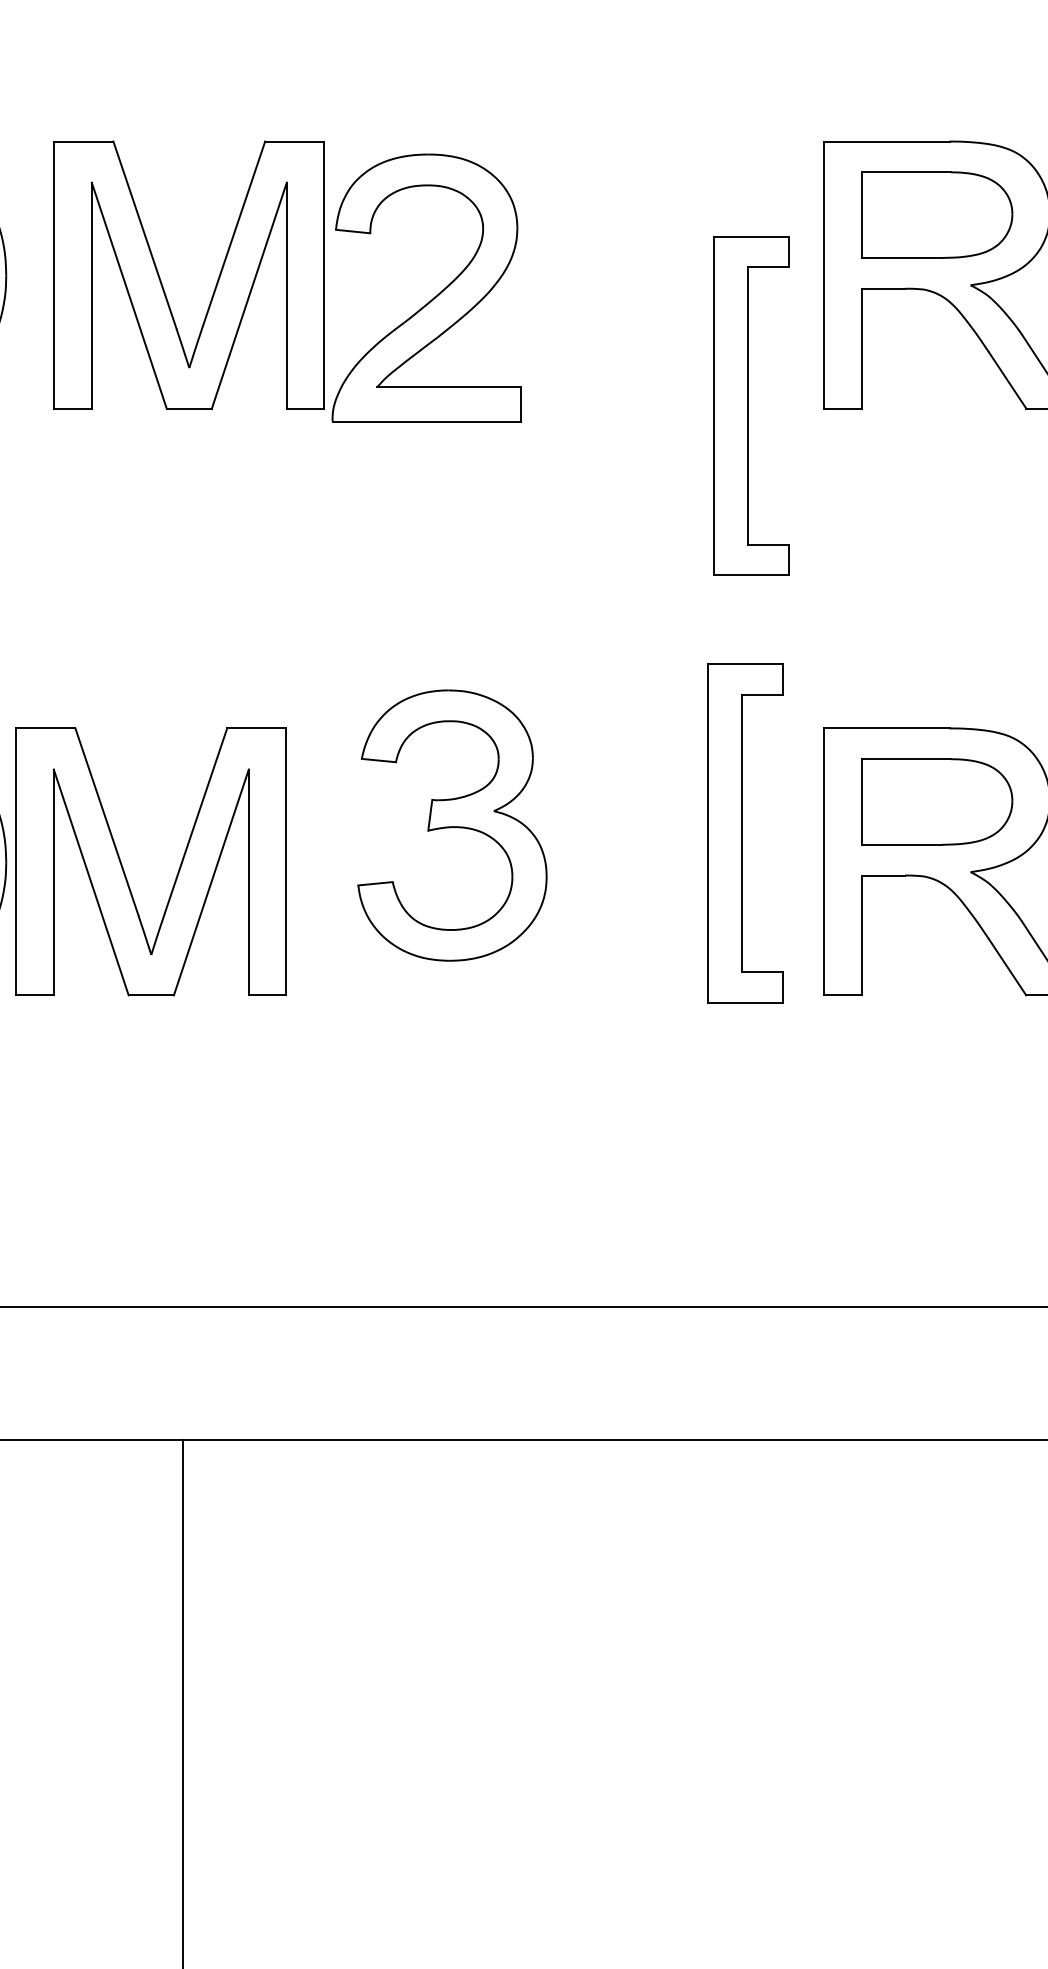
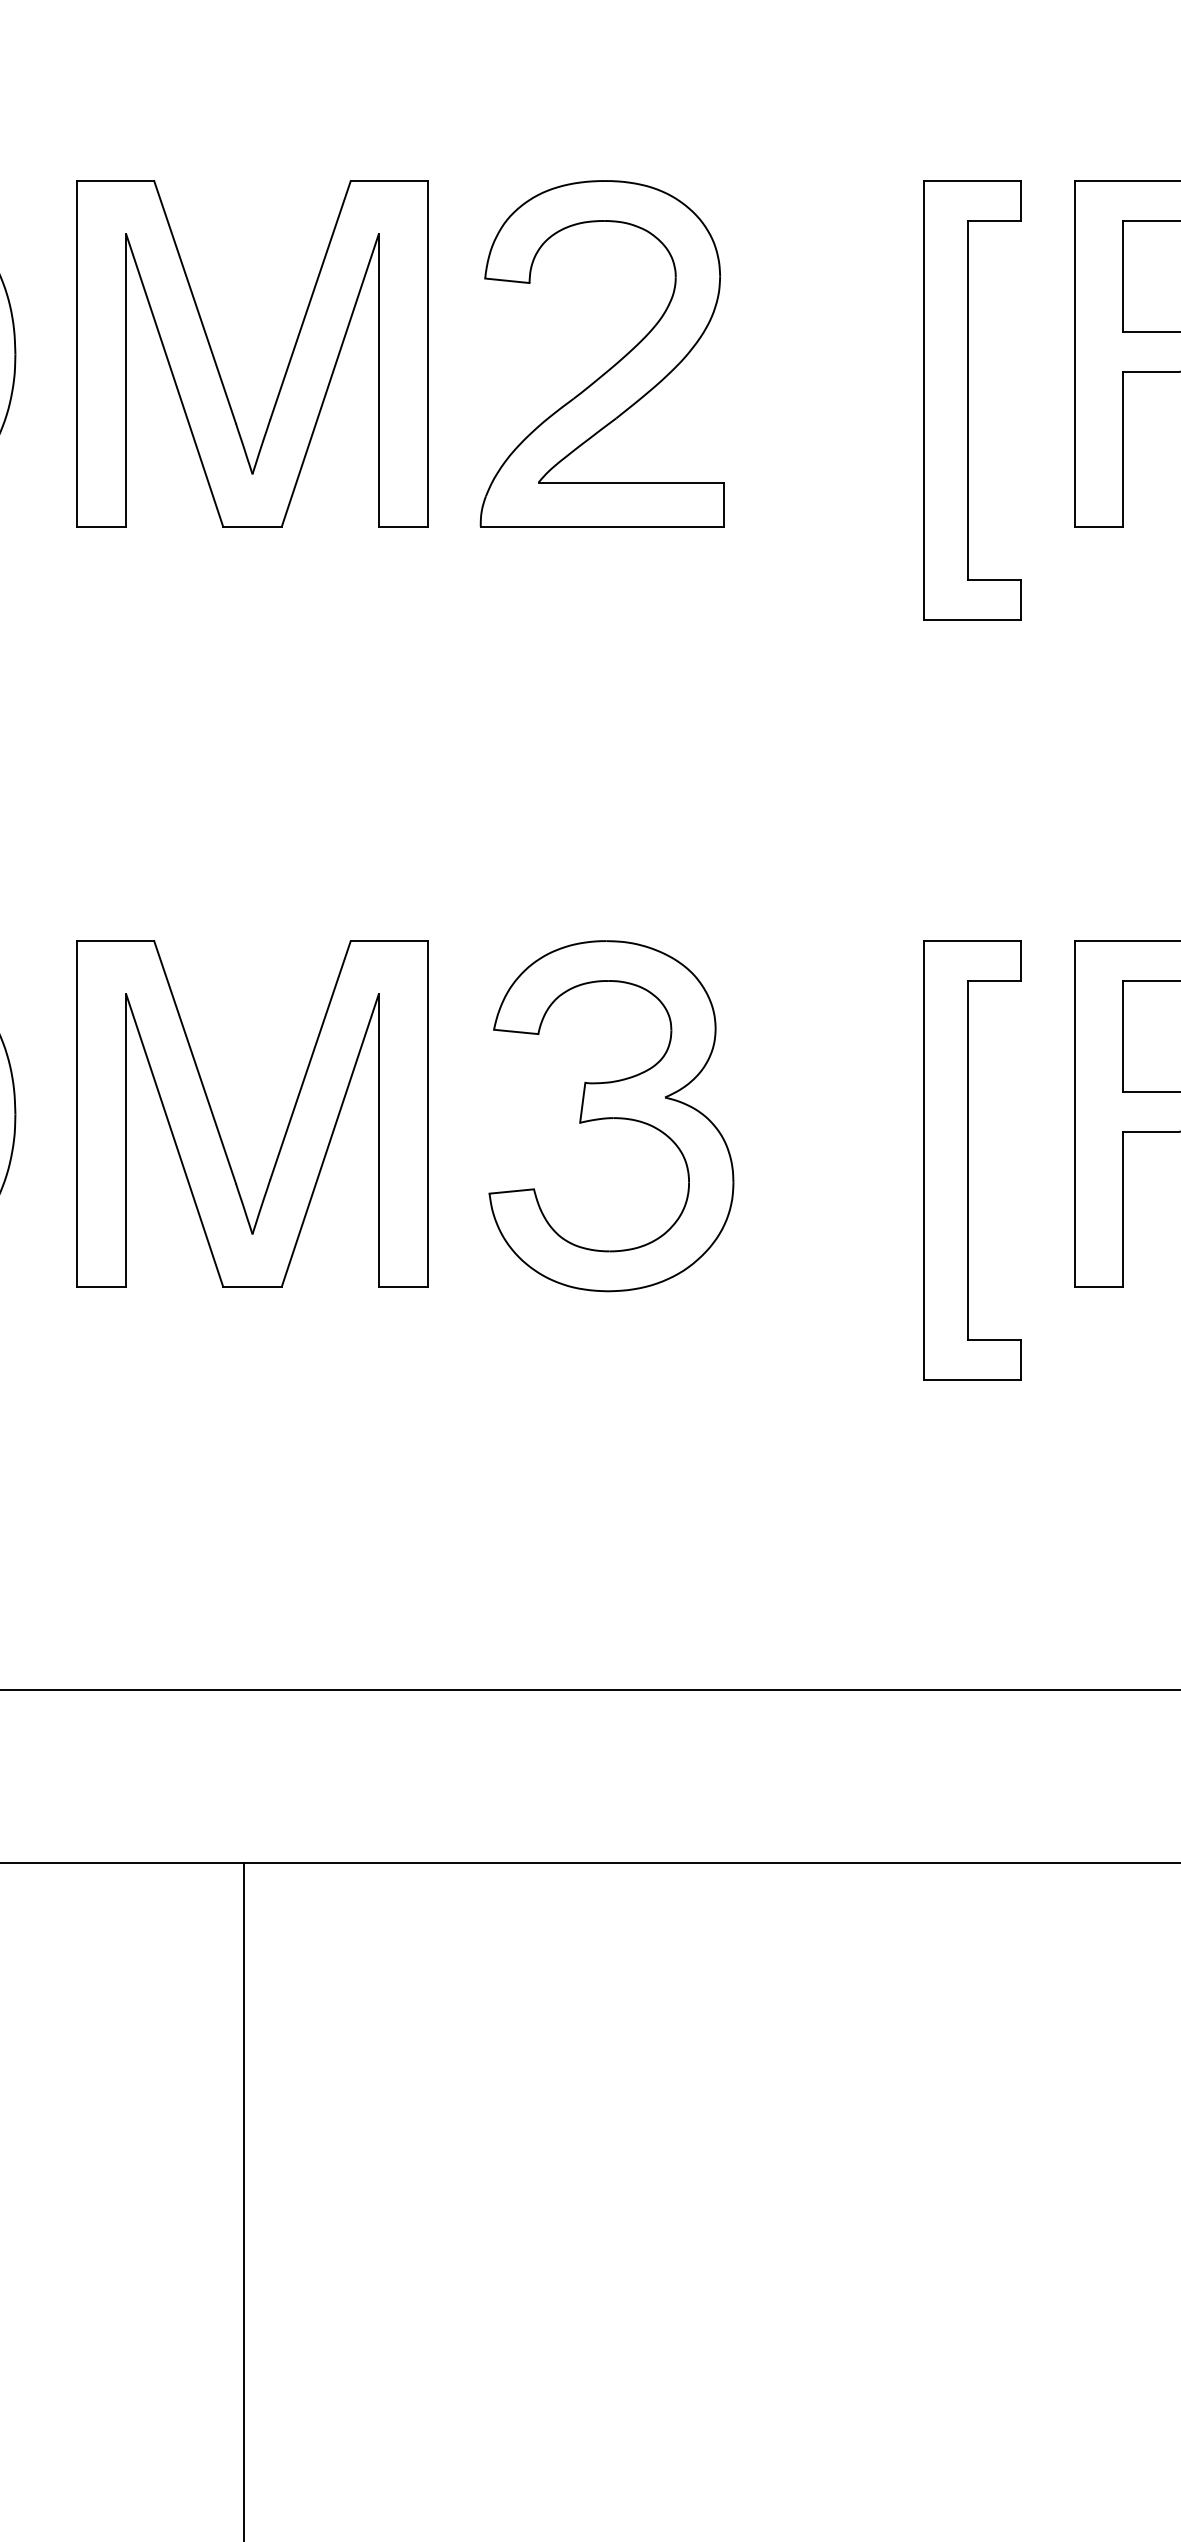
part: (434, 296) -> (612, 364), moved
part: (751, 405) -> (972, 399), moved
part: (452, 825) -> (611, 1116), moved
part: (745, 833) -> (972, 1160), moved
part: (124, 870) -> (217, 1125), moved

